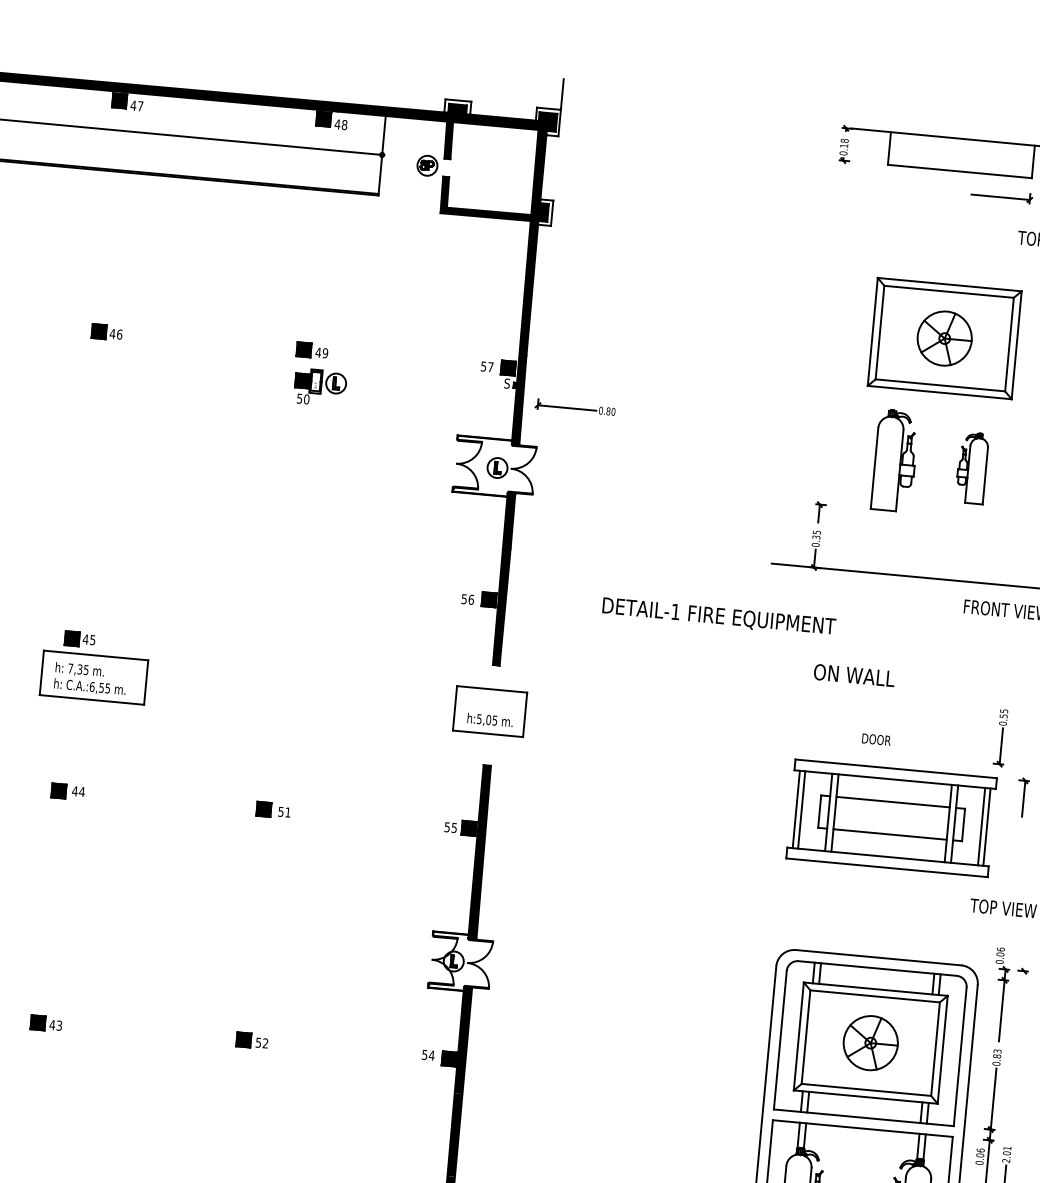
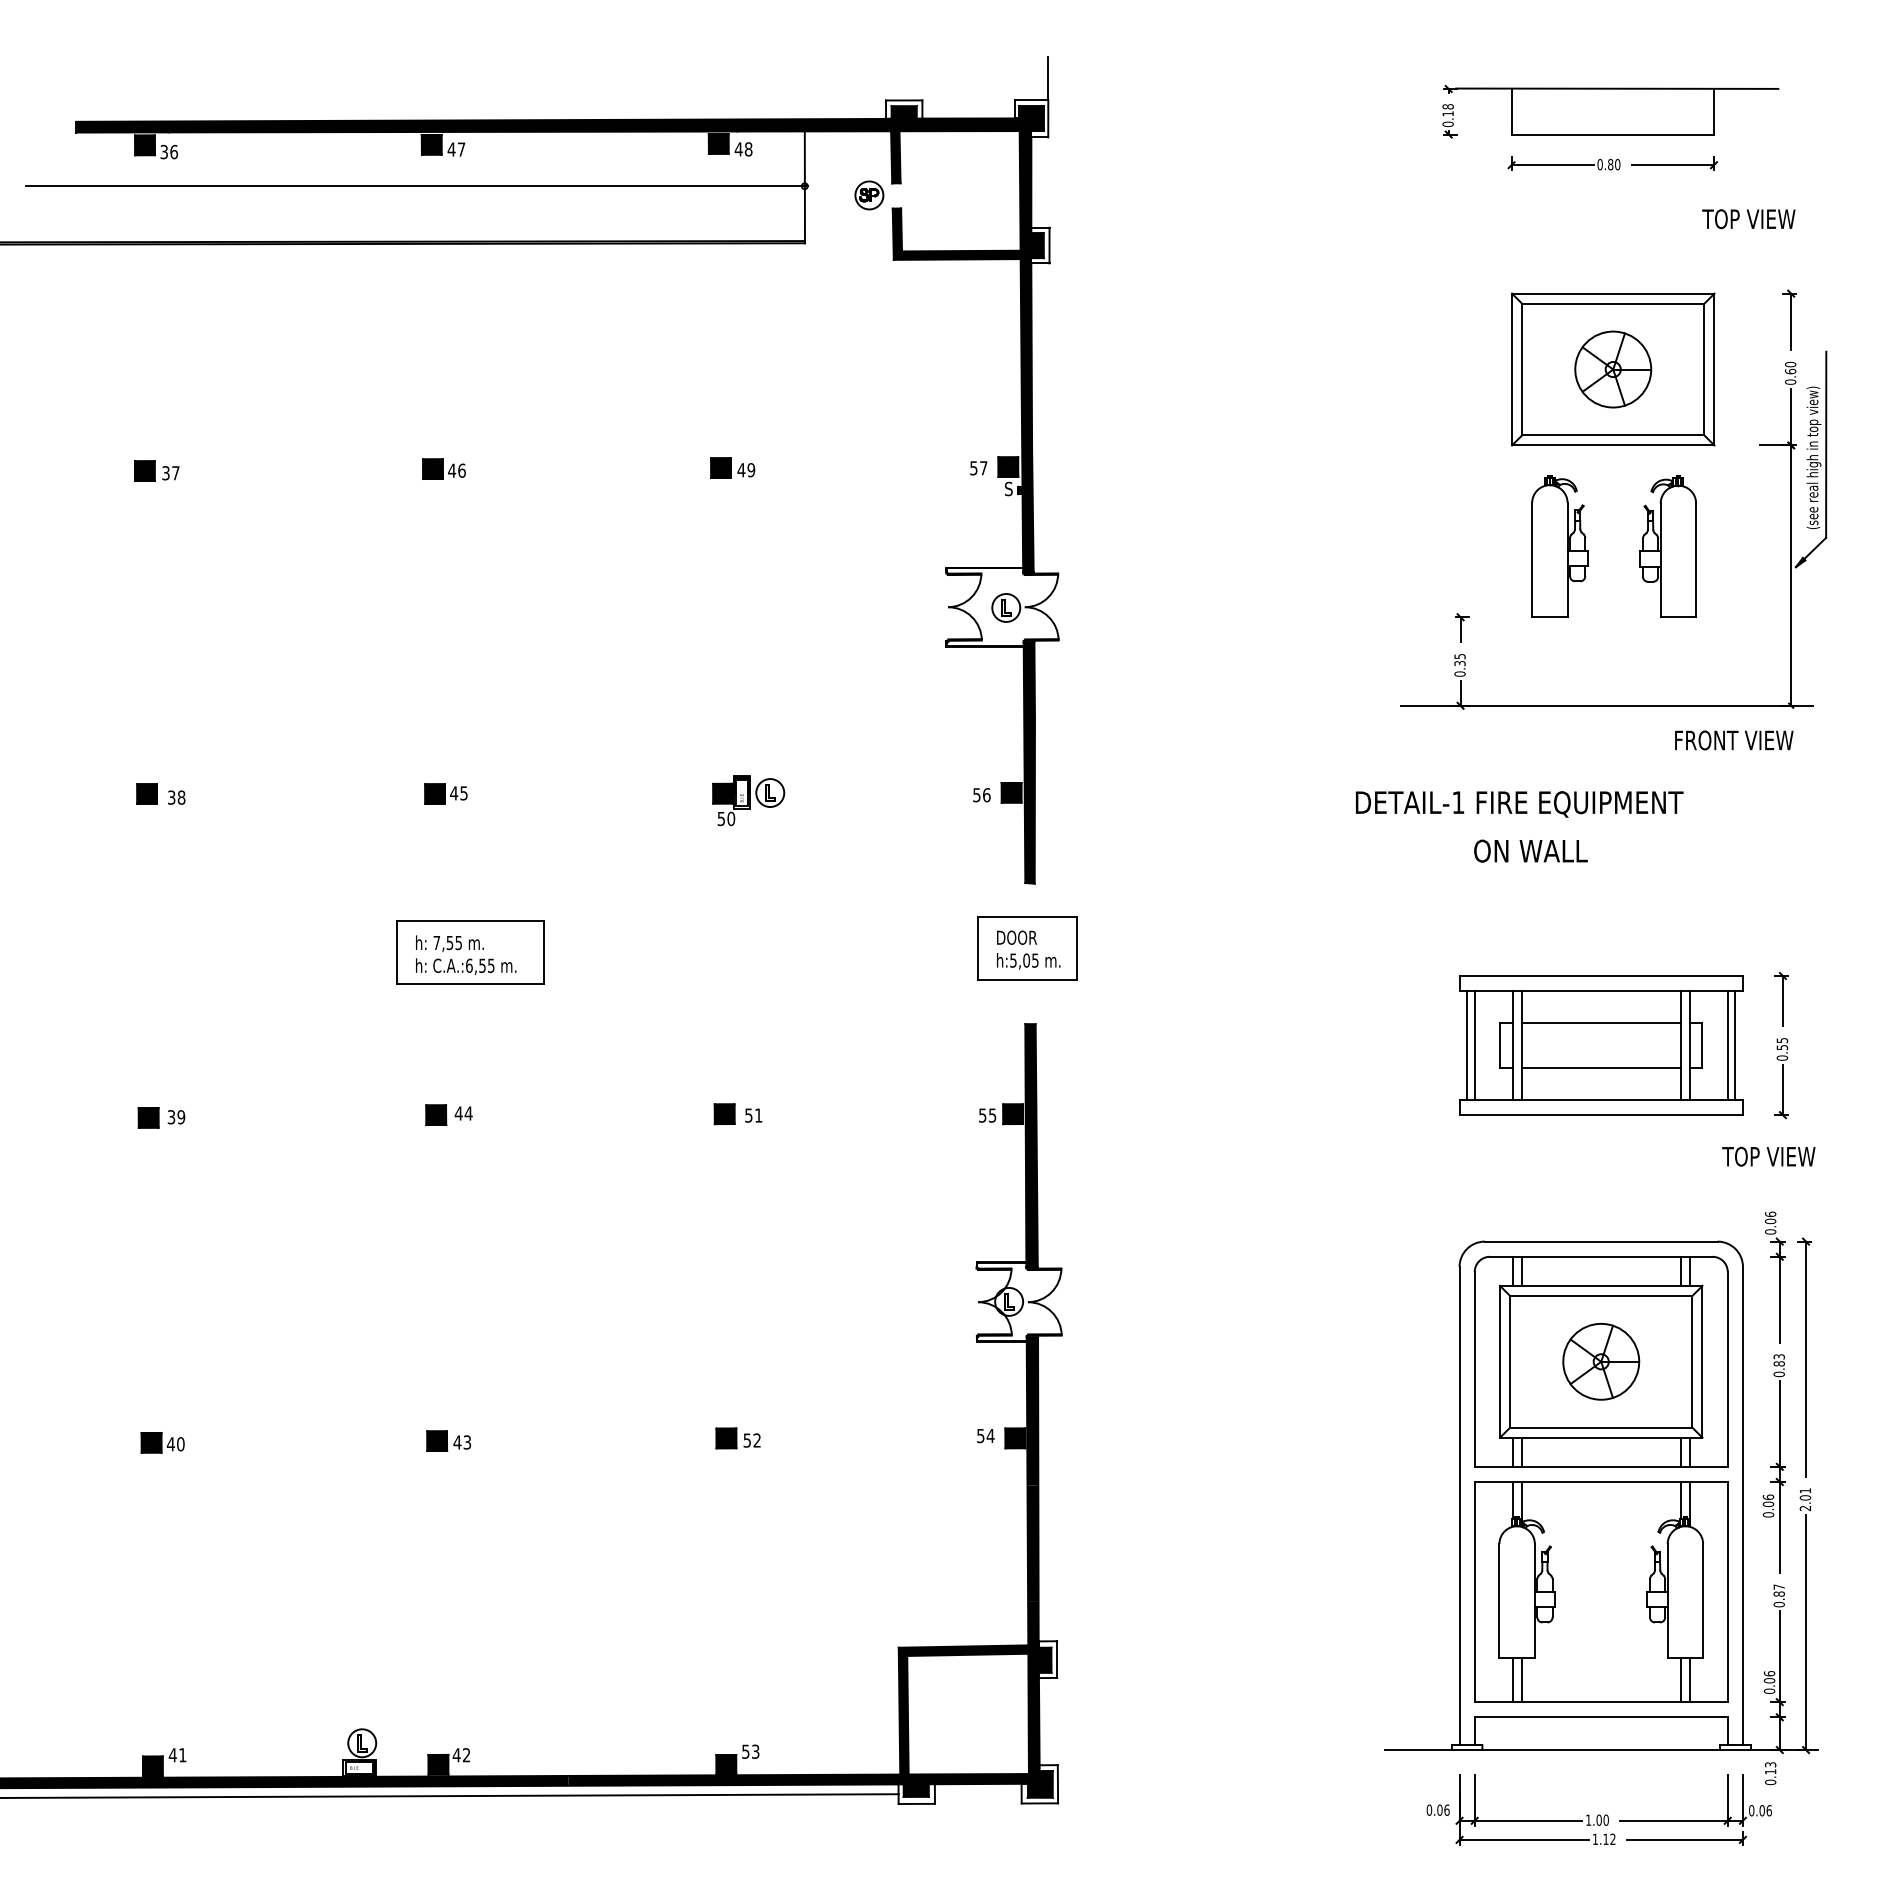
part: (320, 387) -> (748, 800), moved
part: (575, 407) -> (1563, 163), moved
part: (971, 467) -> (1667, 546), size x1.43
text: (719, 617) -> (1519, 804), moved
part: (79, 639) -> (445, 793), moved
text: (80, 669) -> (450, 942), 7,35 -> 7,55
part: (1001, 738) -> (1781, 1078), moved
text: (876, 739) -> (1016, 937), moved
line: (1016, 1054) -> (1806, 1358), added

